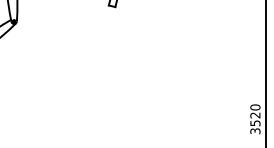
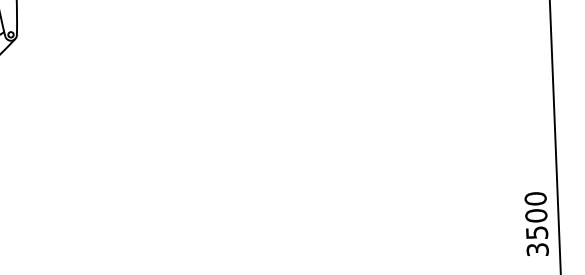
text: (255, 115) -> (536, 216), 3520 -> 3500

